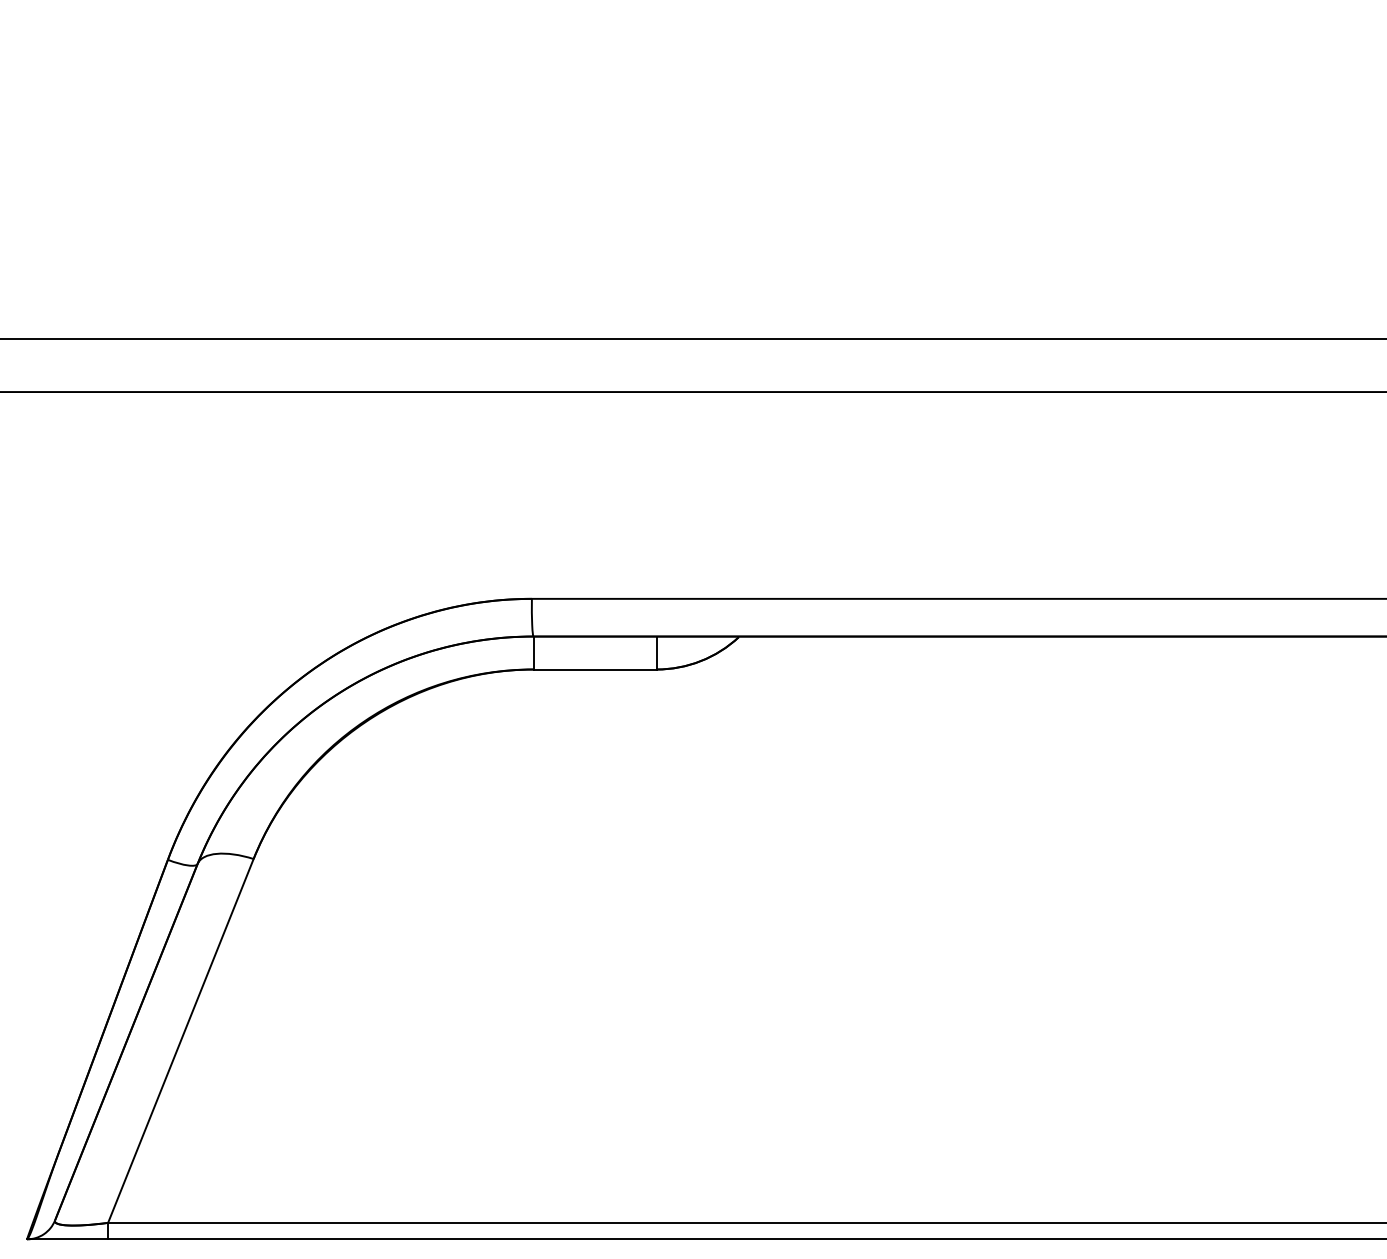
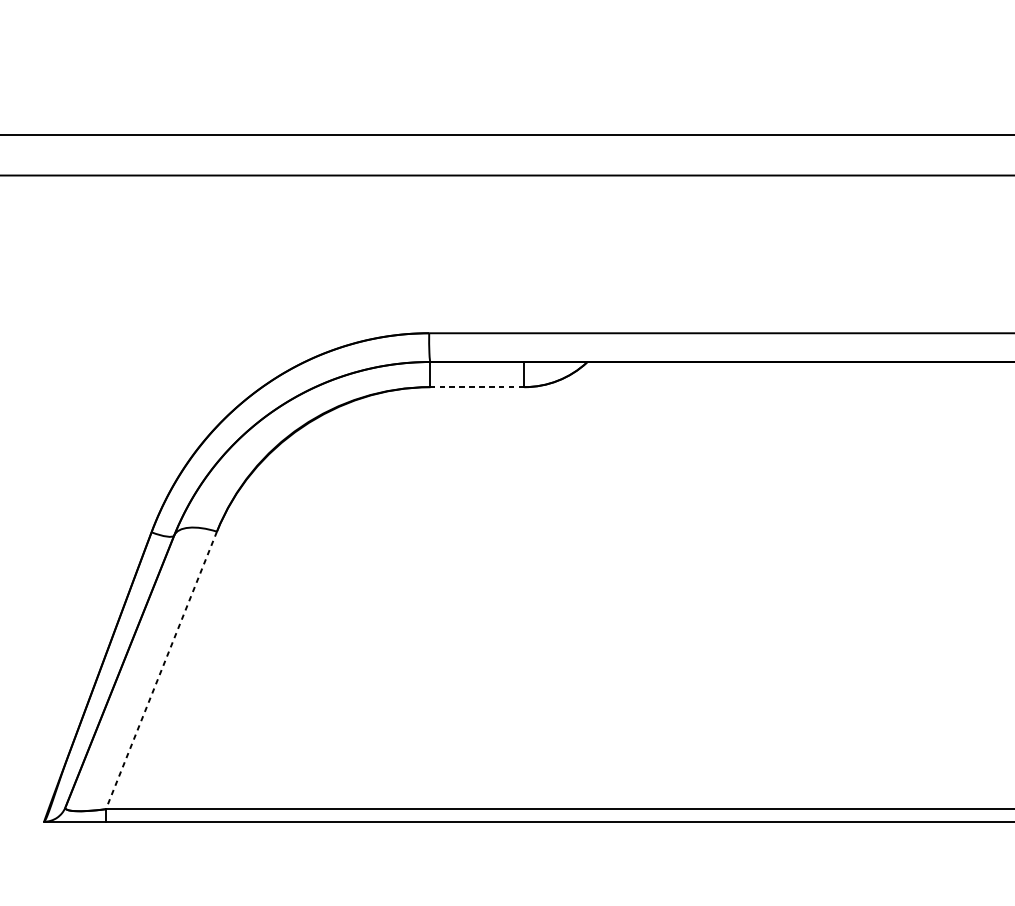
line: (595, 669) -> (477, 387), solid -> dashed
line: (180, 1040) -> (161, 670), solid -> dashed

